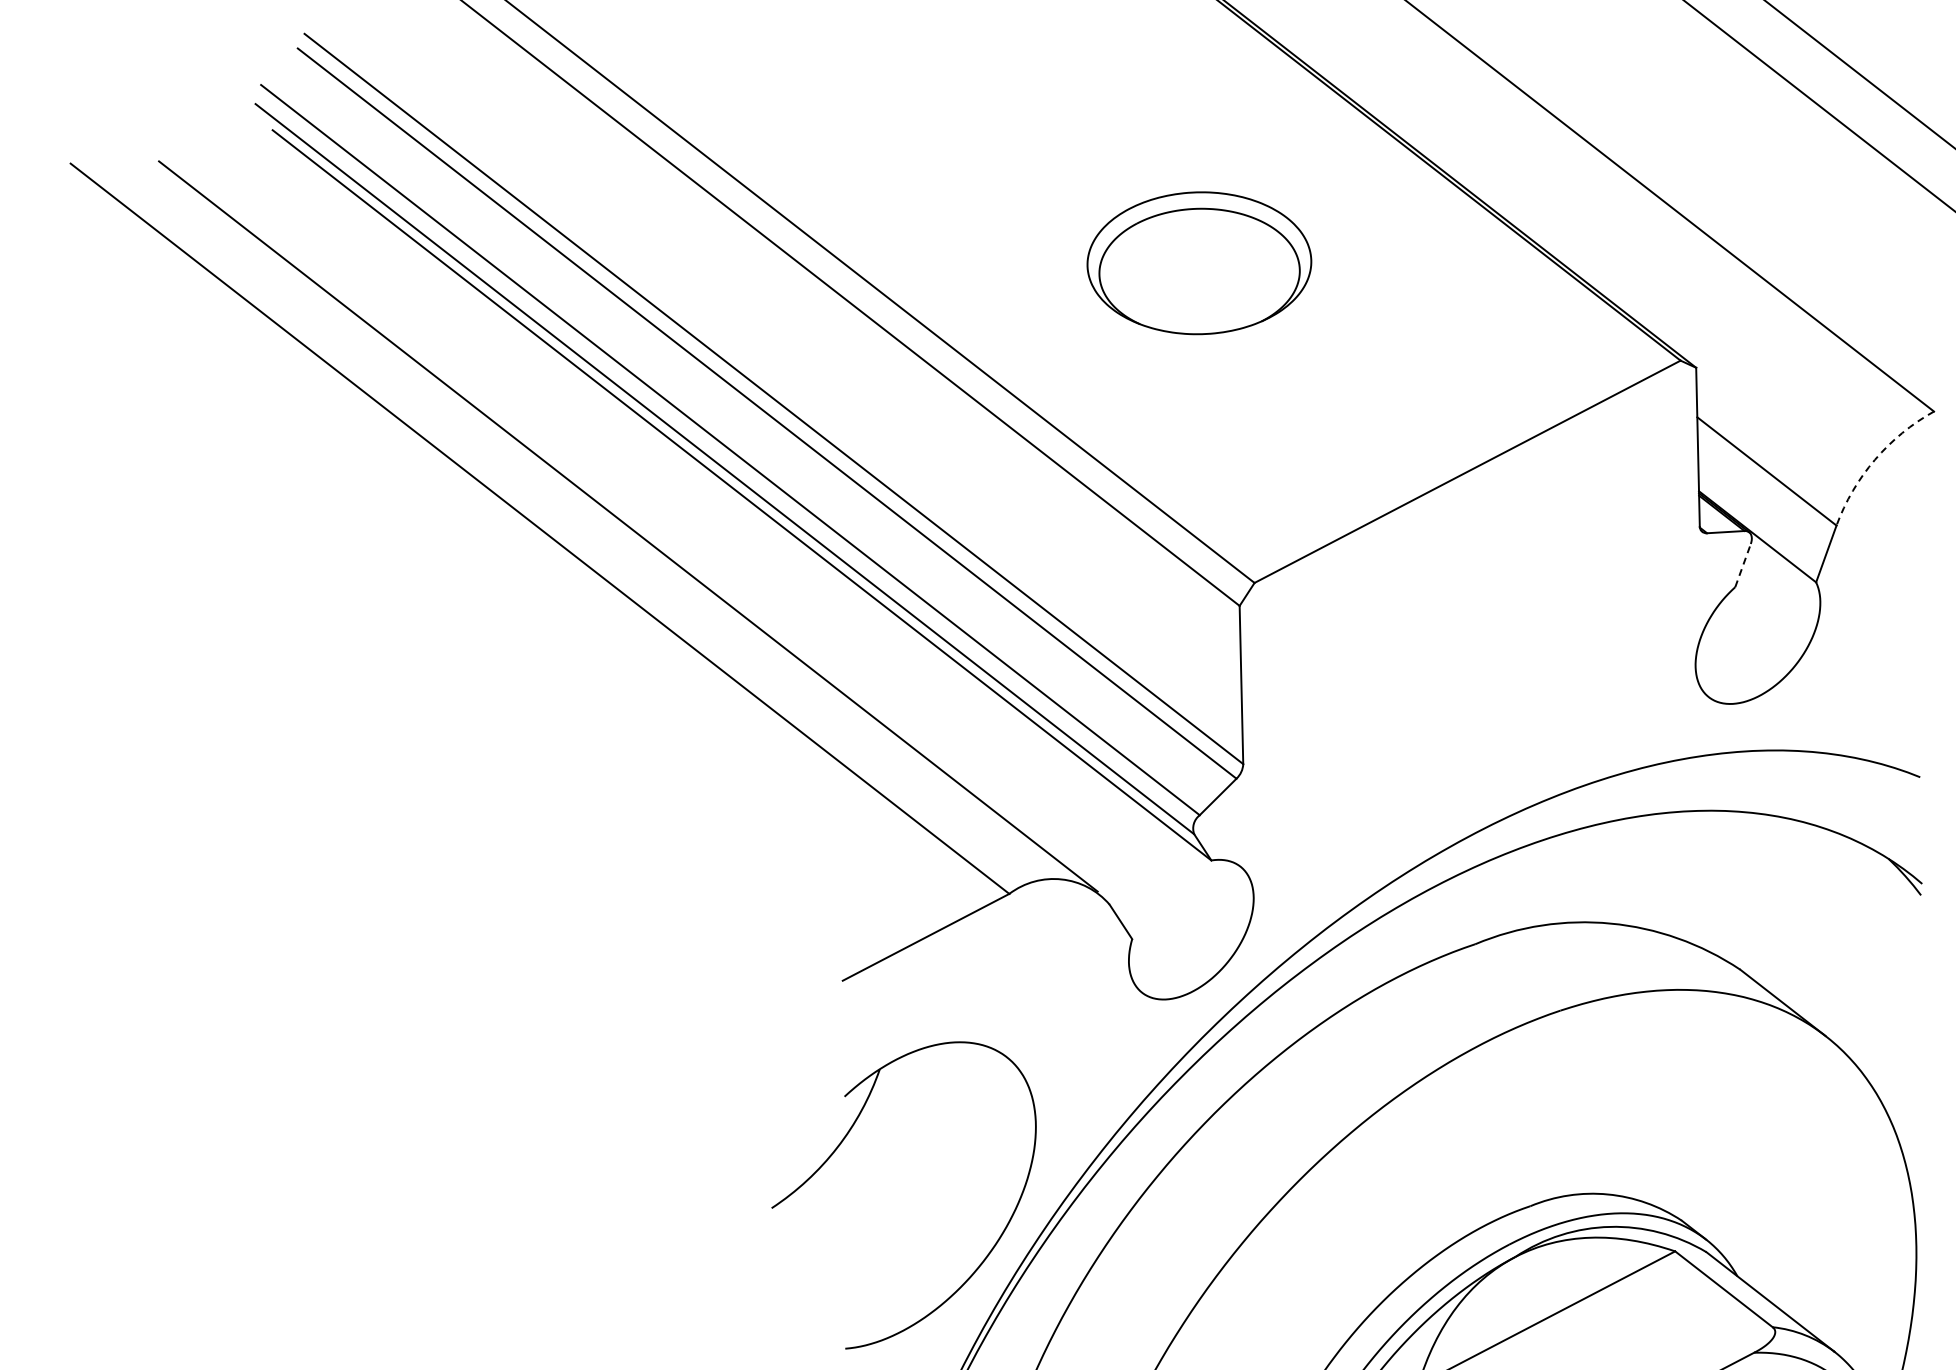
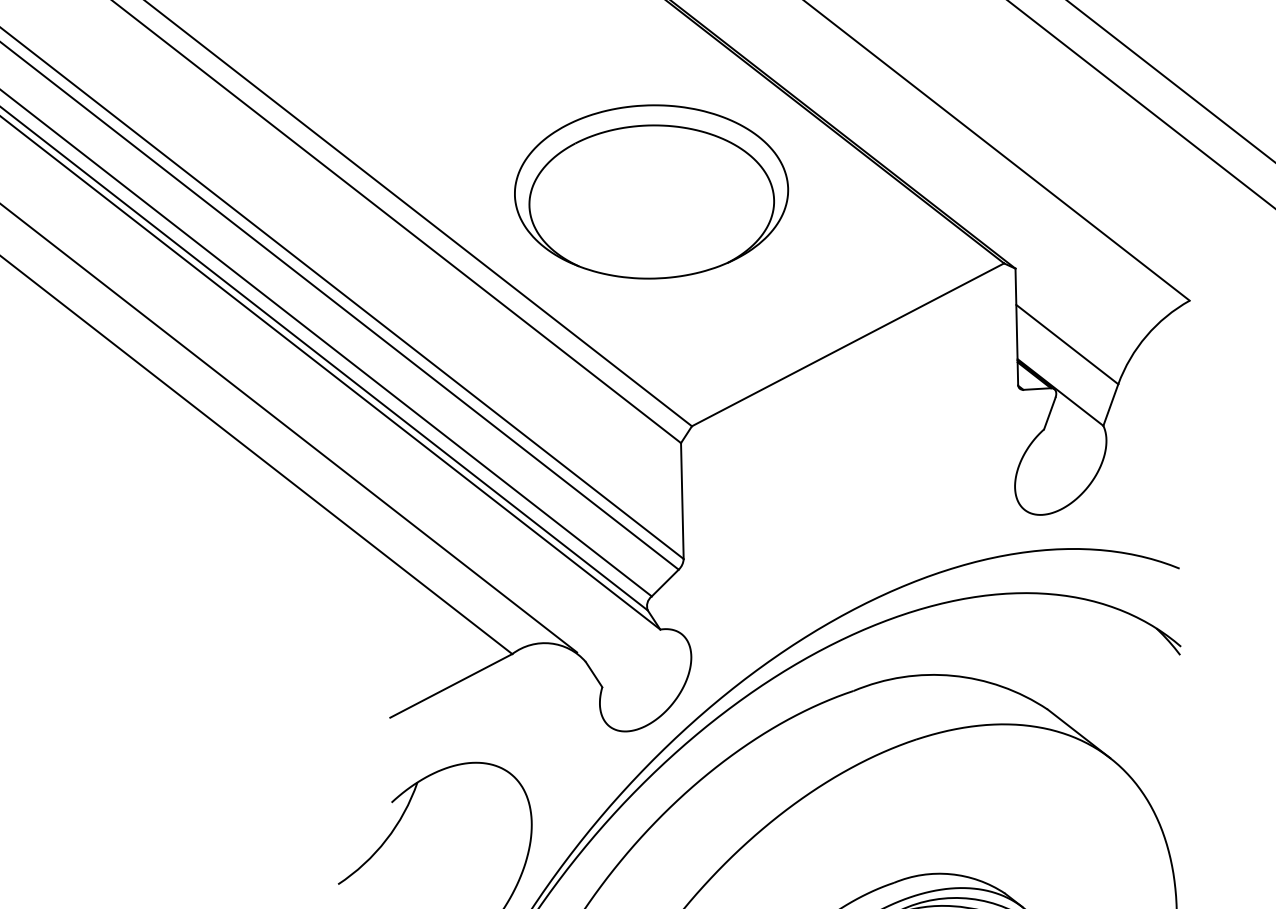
part: (1199, 263) -> (651, 192), size x1.67
arc: (1875, 459) -> (1146, 335), dashed -> solid
line: (1743, 565) -> (1050, 413), dashed -> solid

